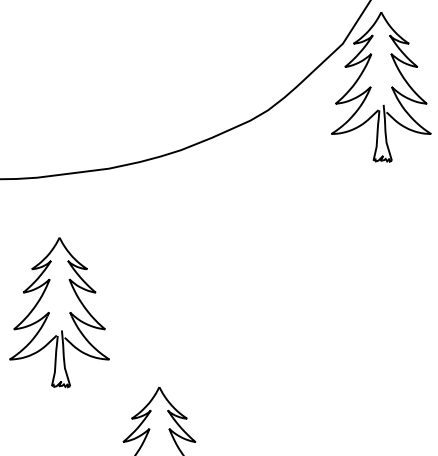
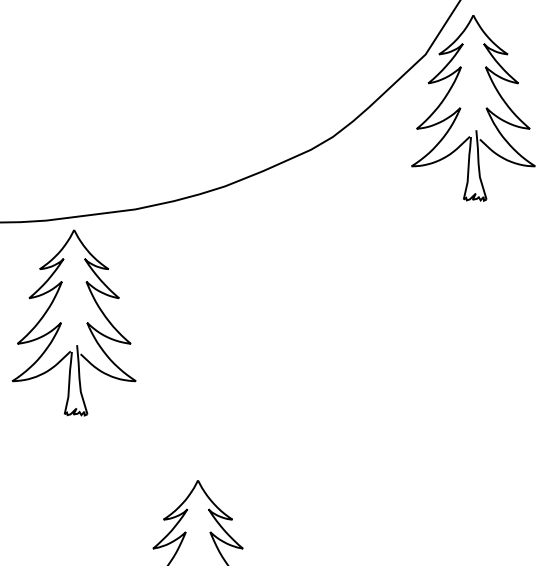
part: (49, 312) -> (61, 322), moved

